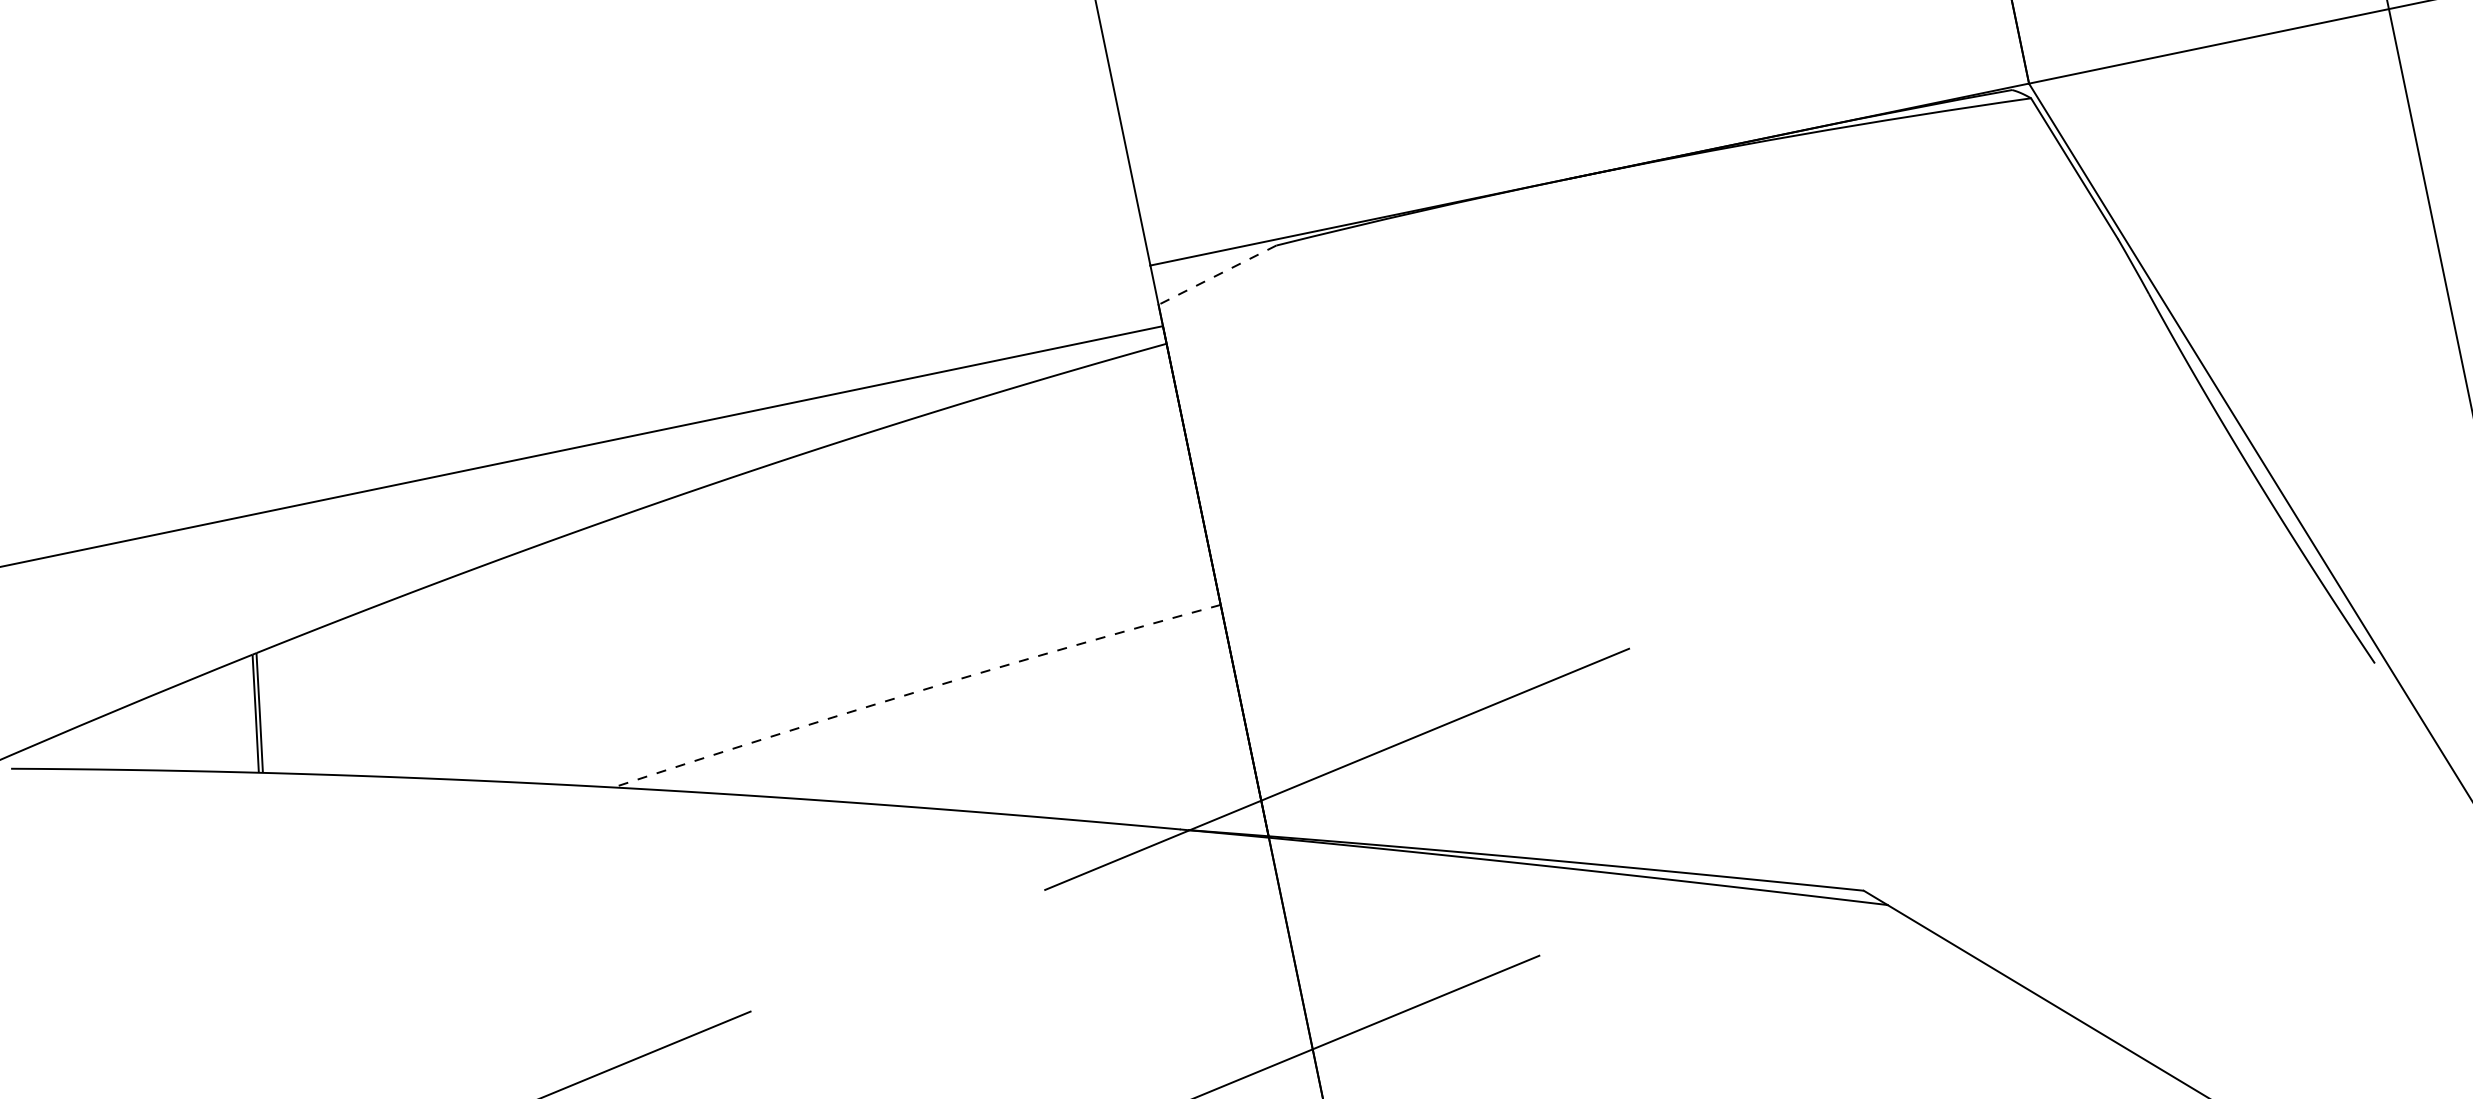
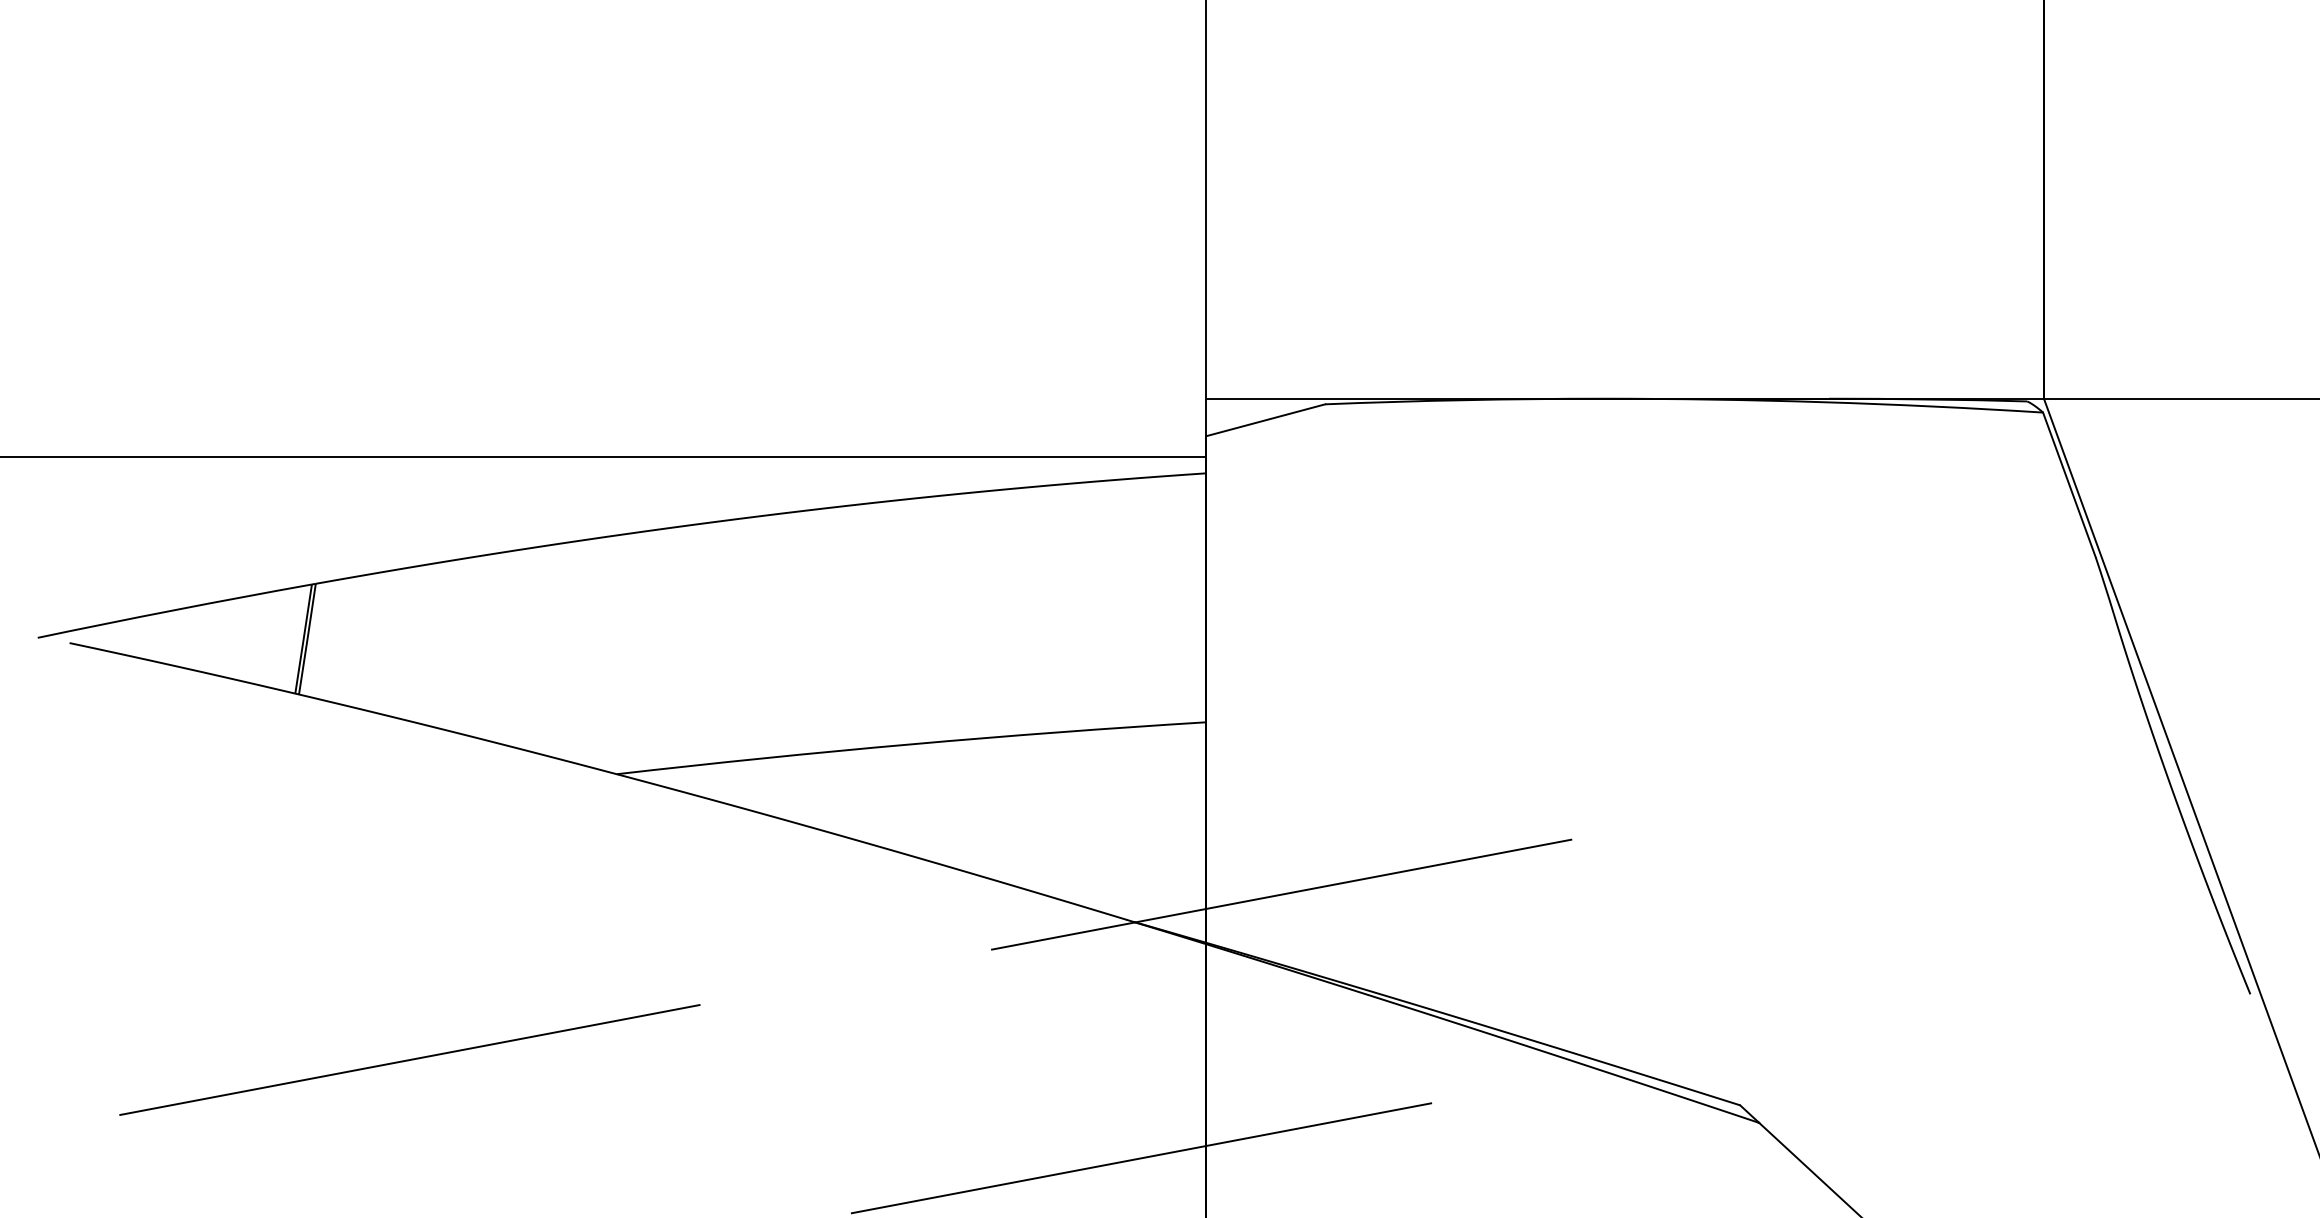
line: (1217, 275) -> (1265, 420), dashed -> solid
arc: (916, 692) -> (911, 744), dashed -> solid

